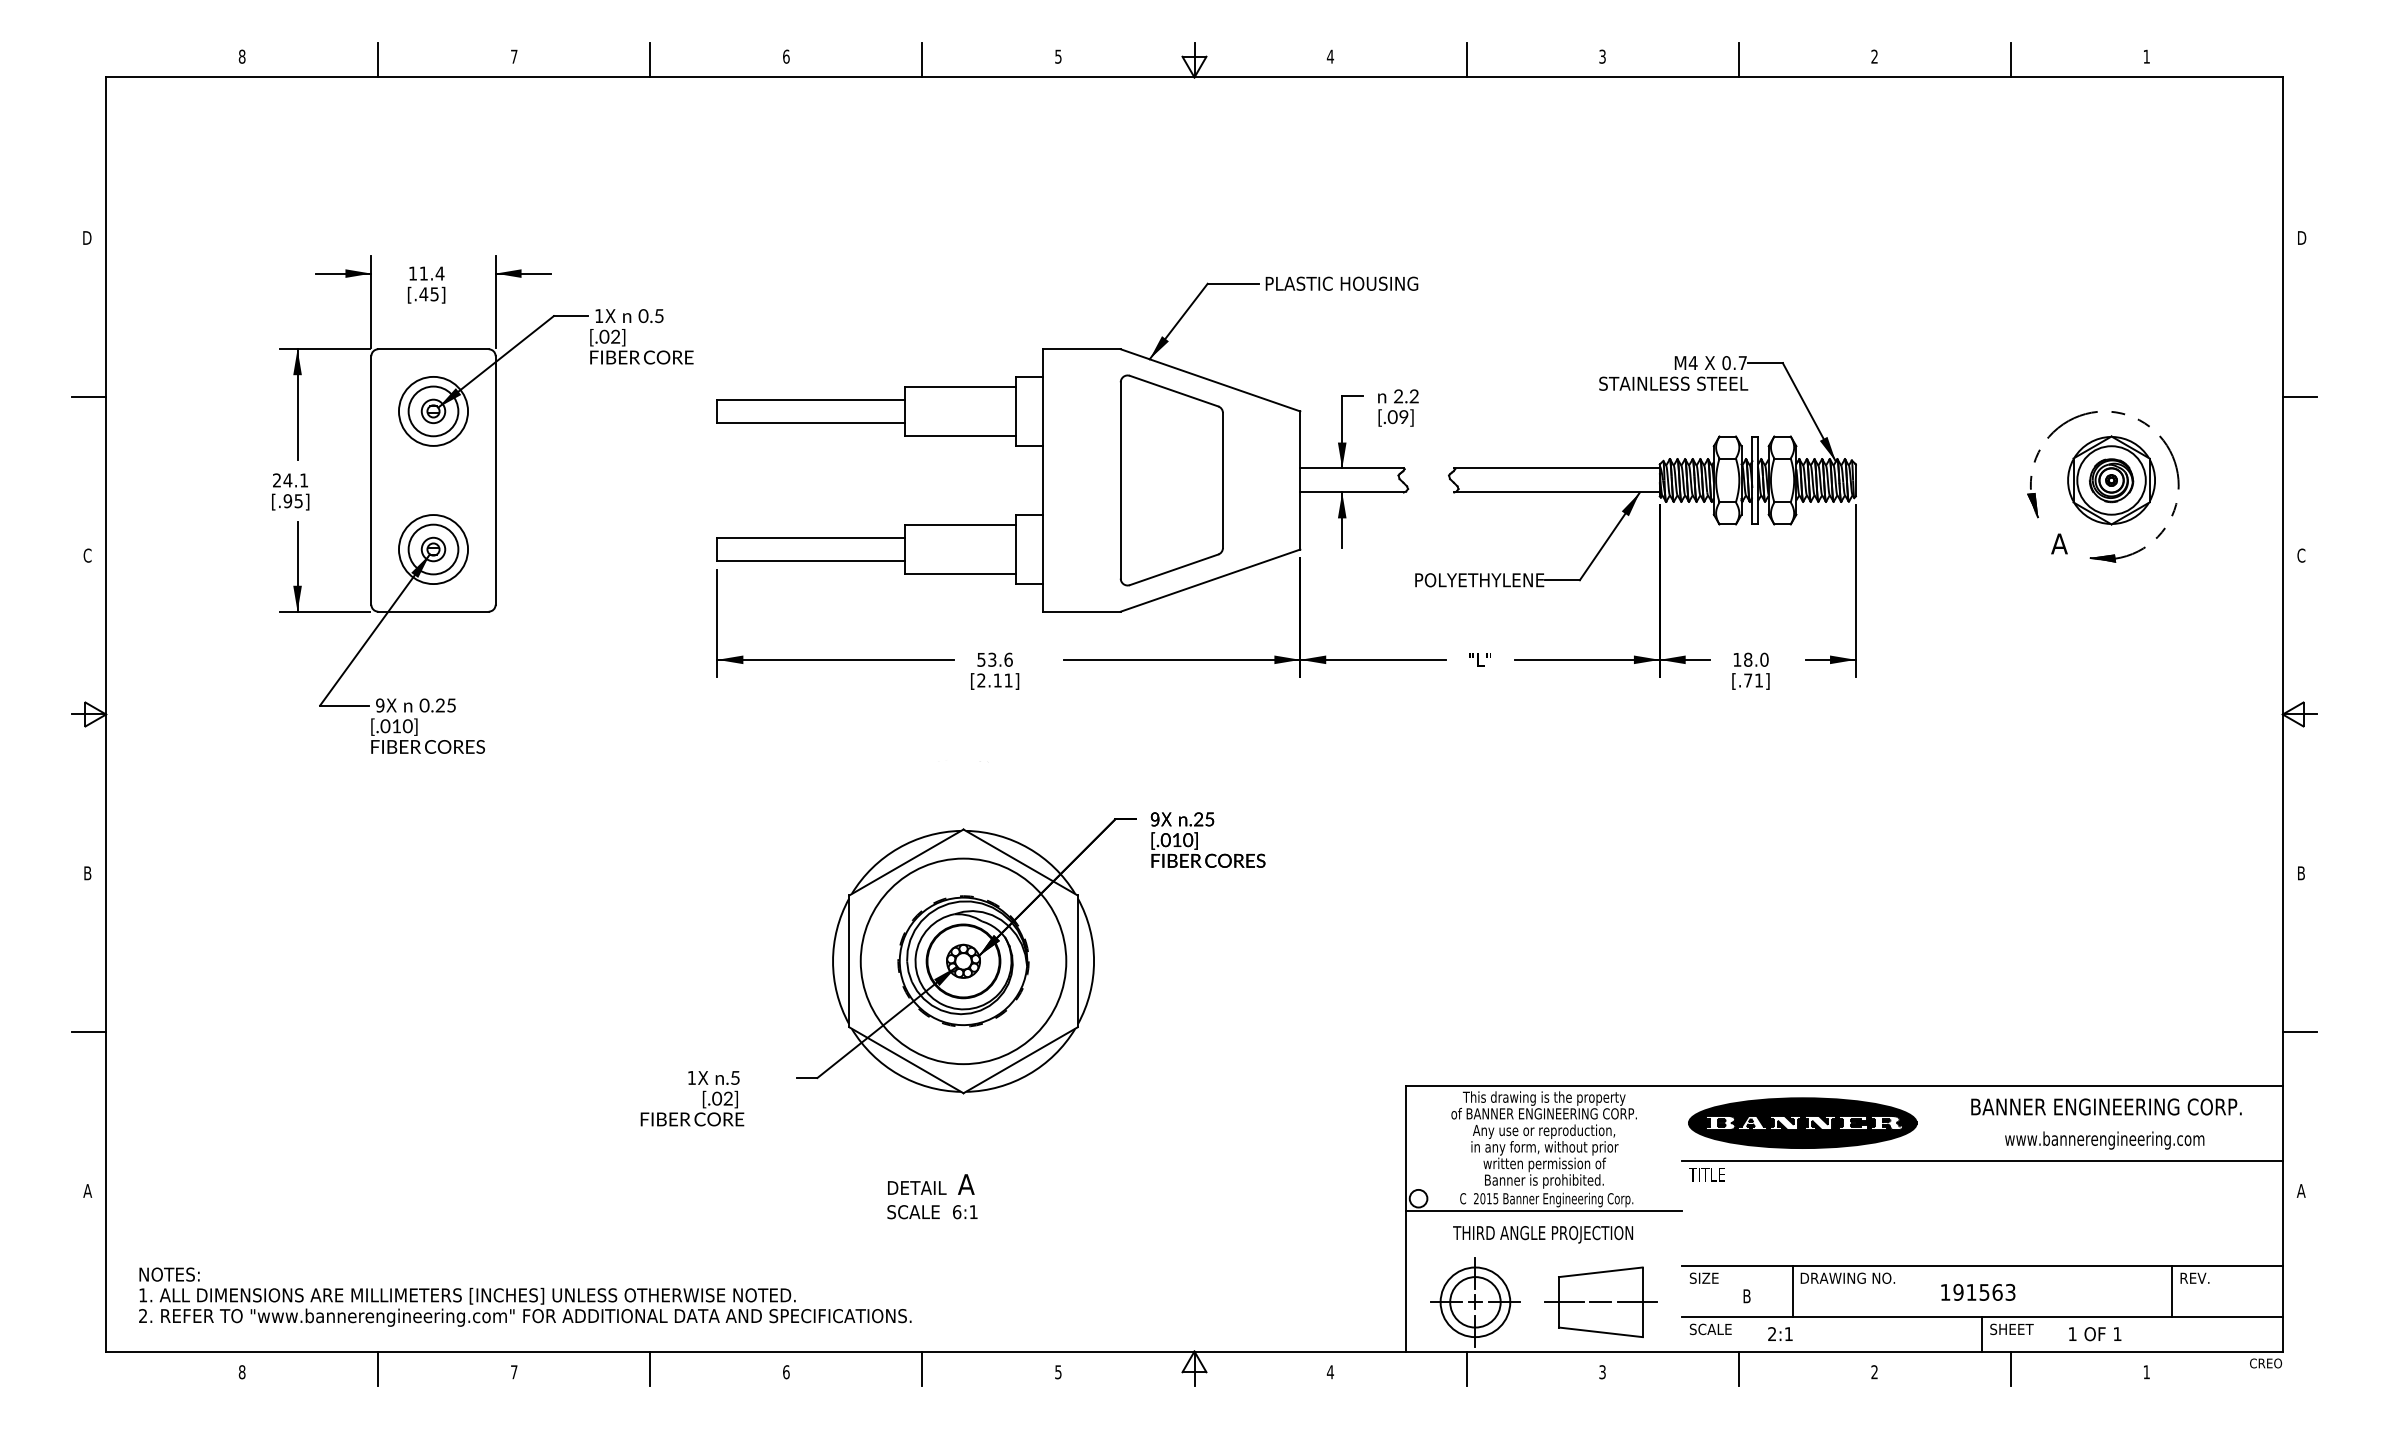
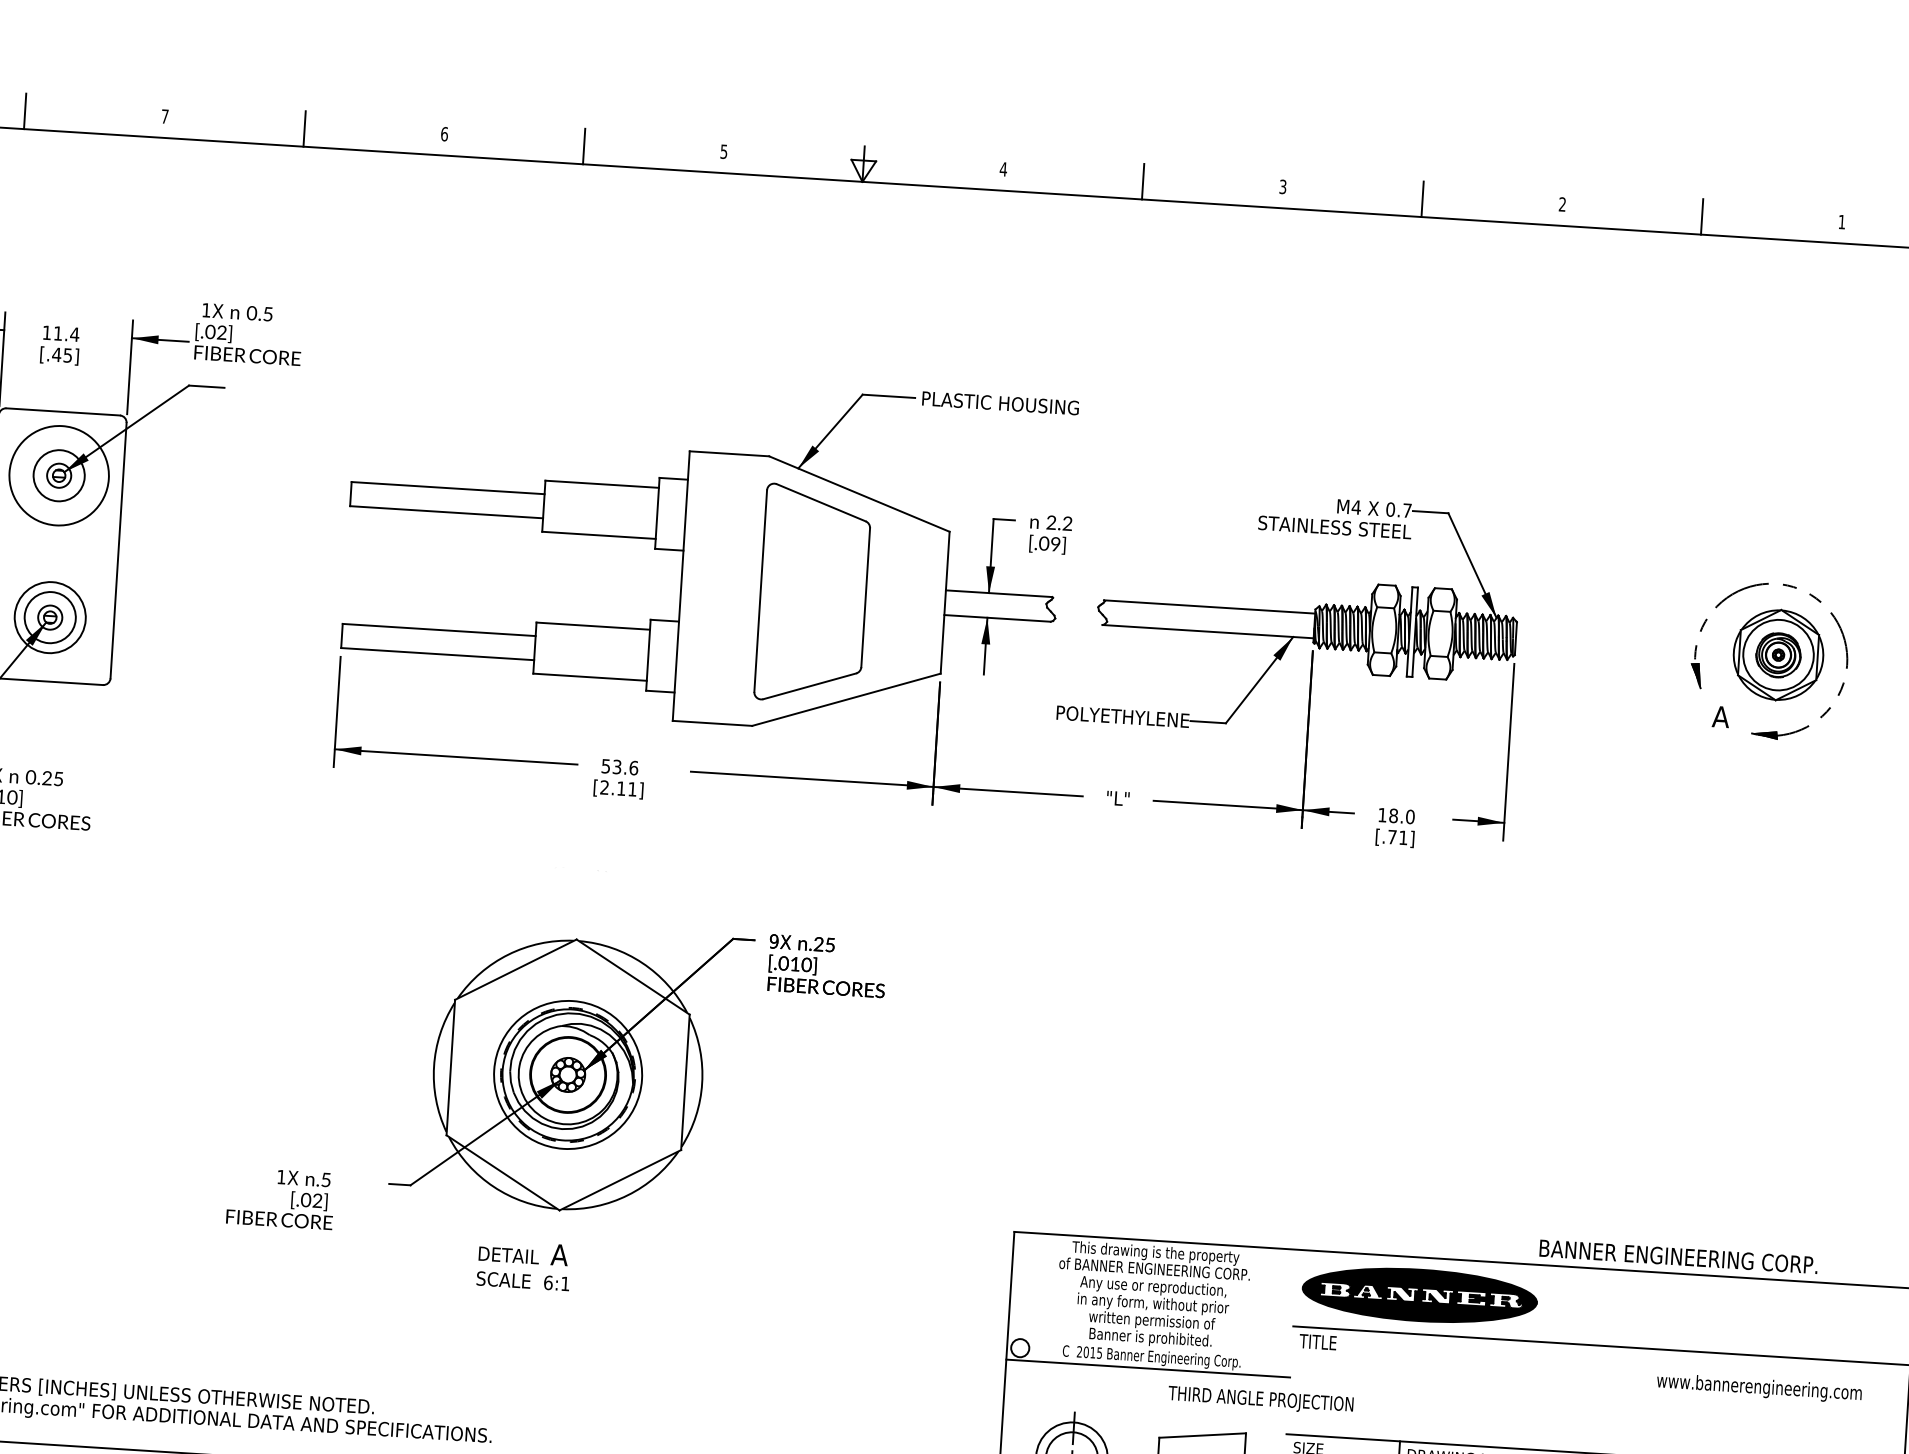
text: (641, 336) -> (248, 334), moved
circle: (433, 410) -> (59, 474), size x1.4
circle: (963, 961) -> (568, 1075), size x0.7
text: (2106, 1106) -> (1678, 1256), moved
text: (2104, 1140) -> (1759, 1388), moved
text: (932, 1196) -> (524, 1265), moved
text: (1542, 1234) -> (1260, 1400), moved

